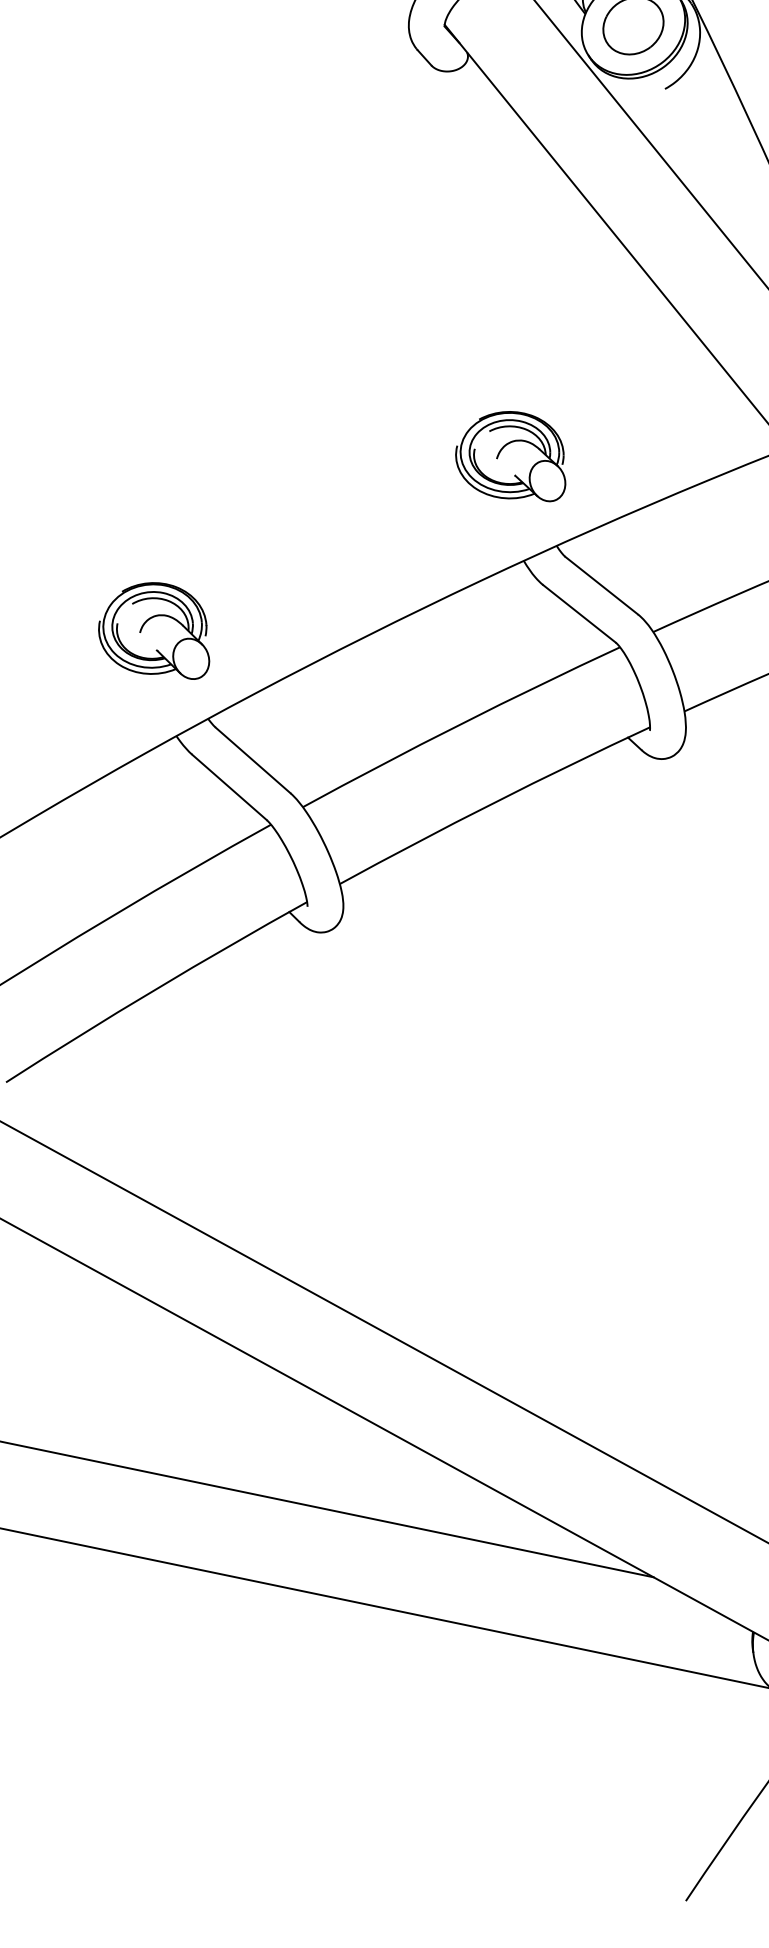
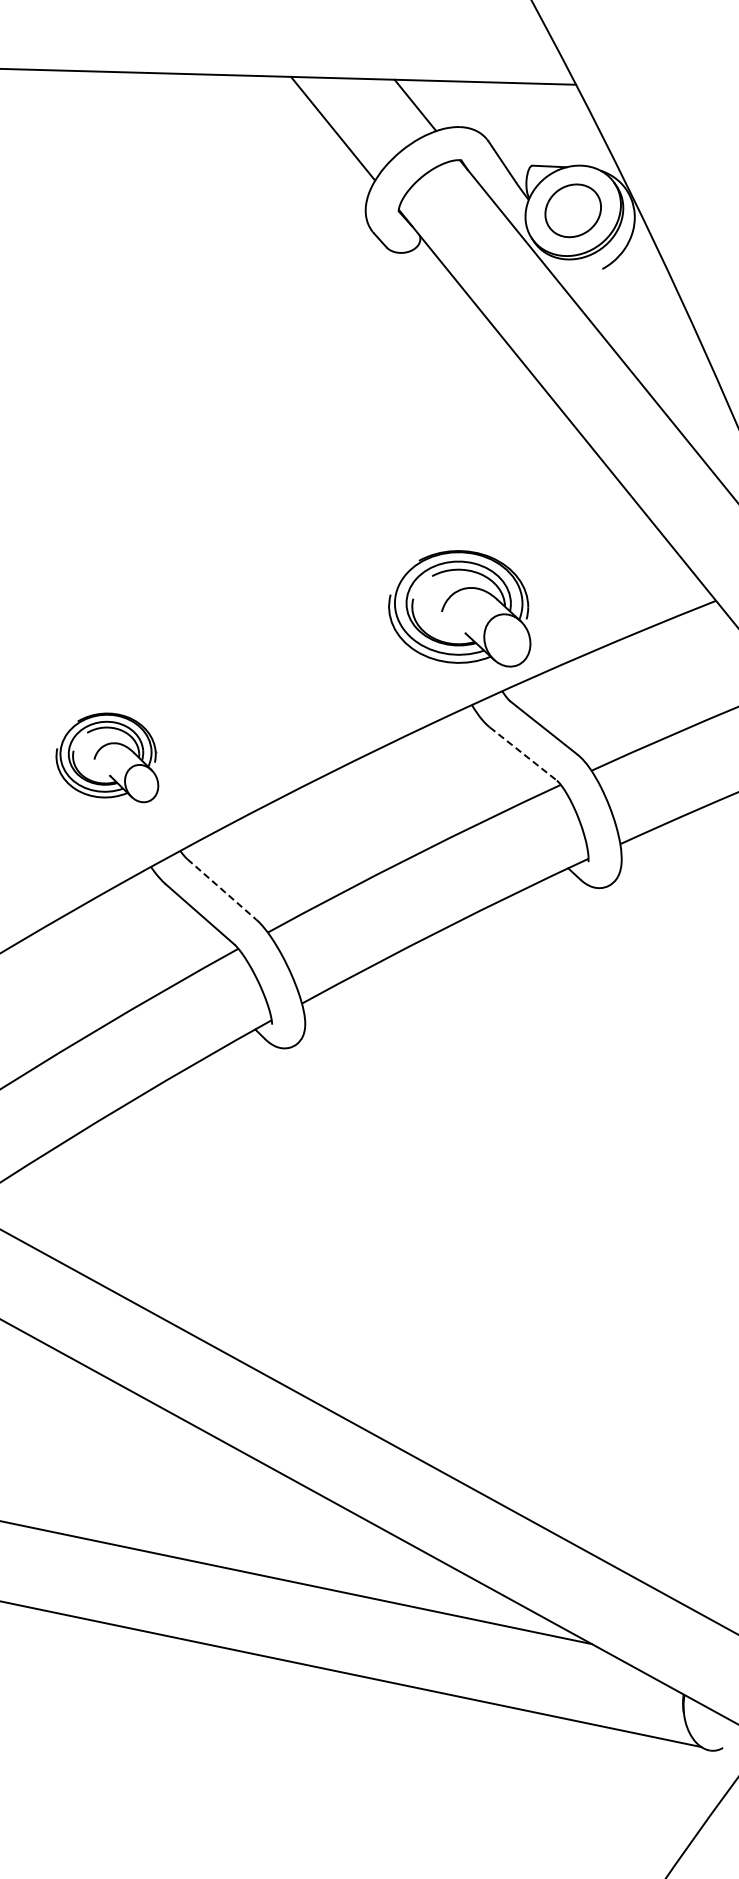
part: (510, 456) -> (459, 608), size x1.4
line: (579, 613) -> (523, 753), solid -> dashed
part: (154, 630) -> (107, 757), moved
line: (252, 760) -> (221, 889), solid -> dashed

